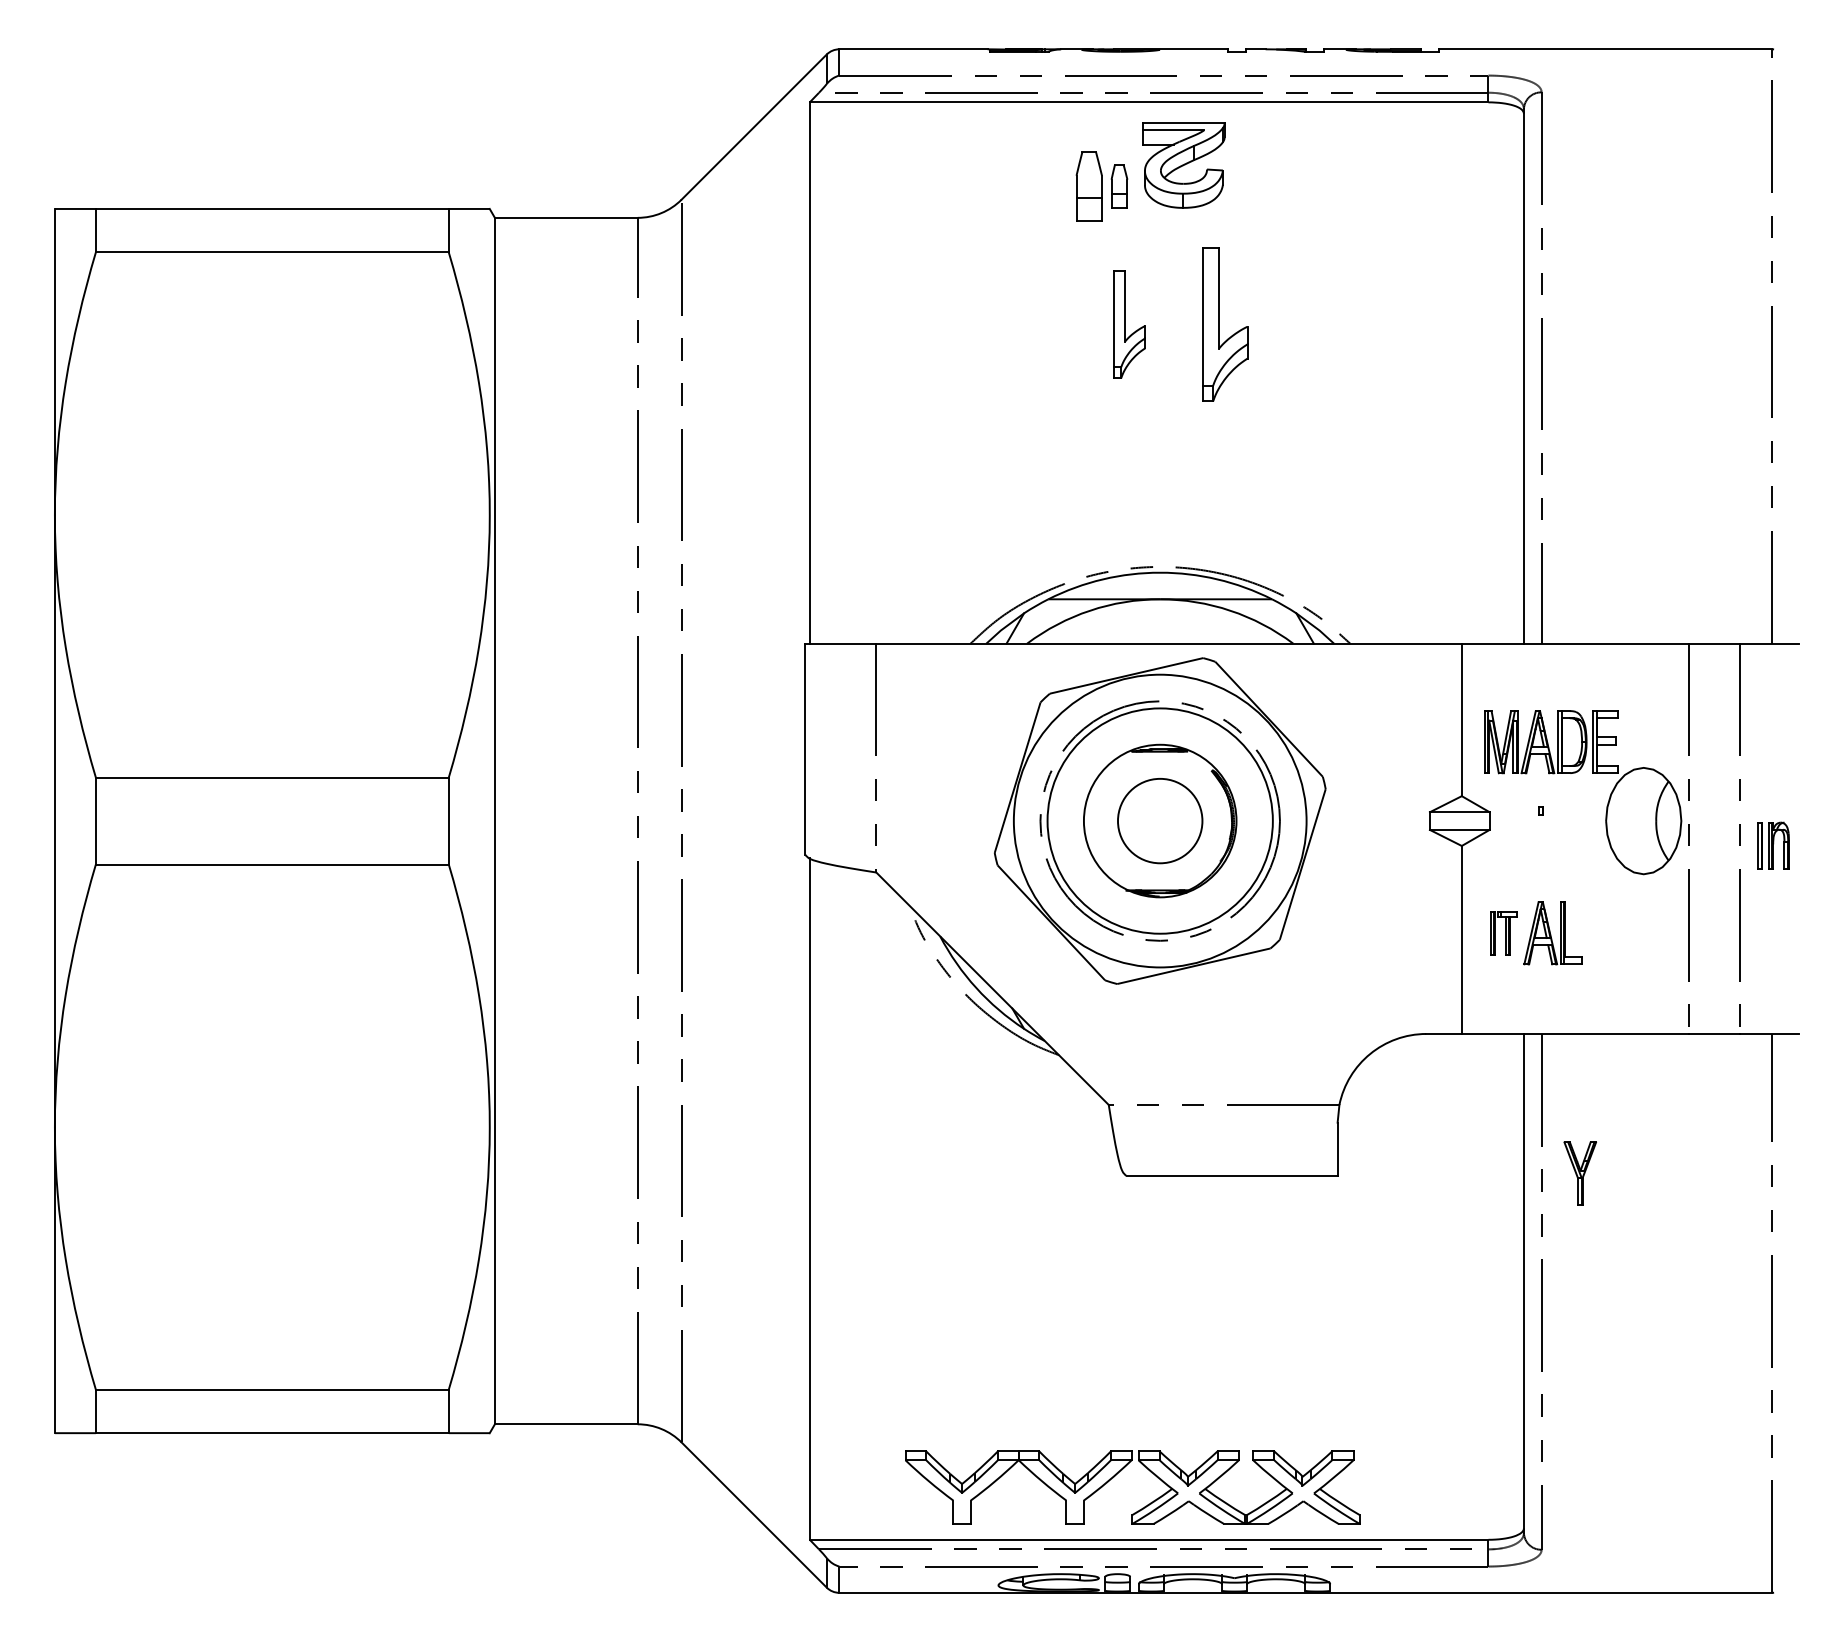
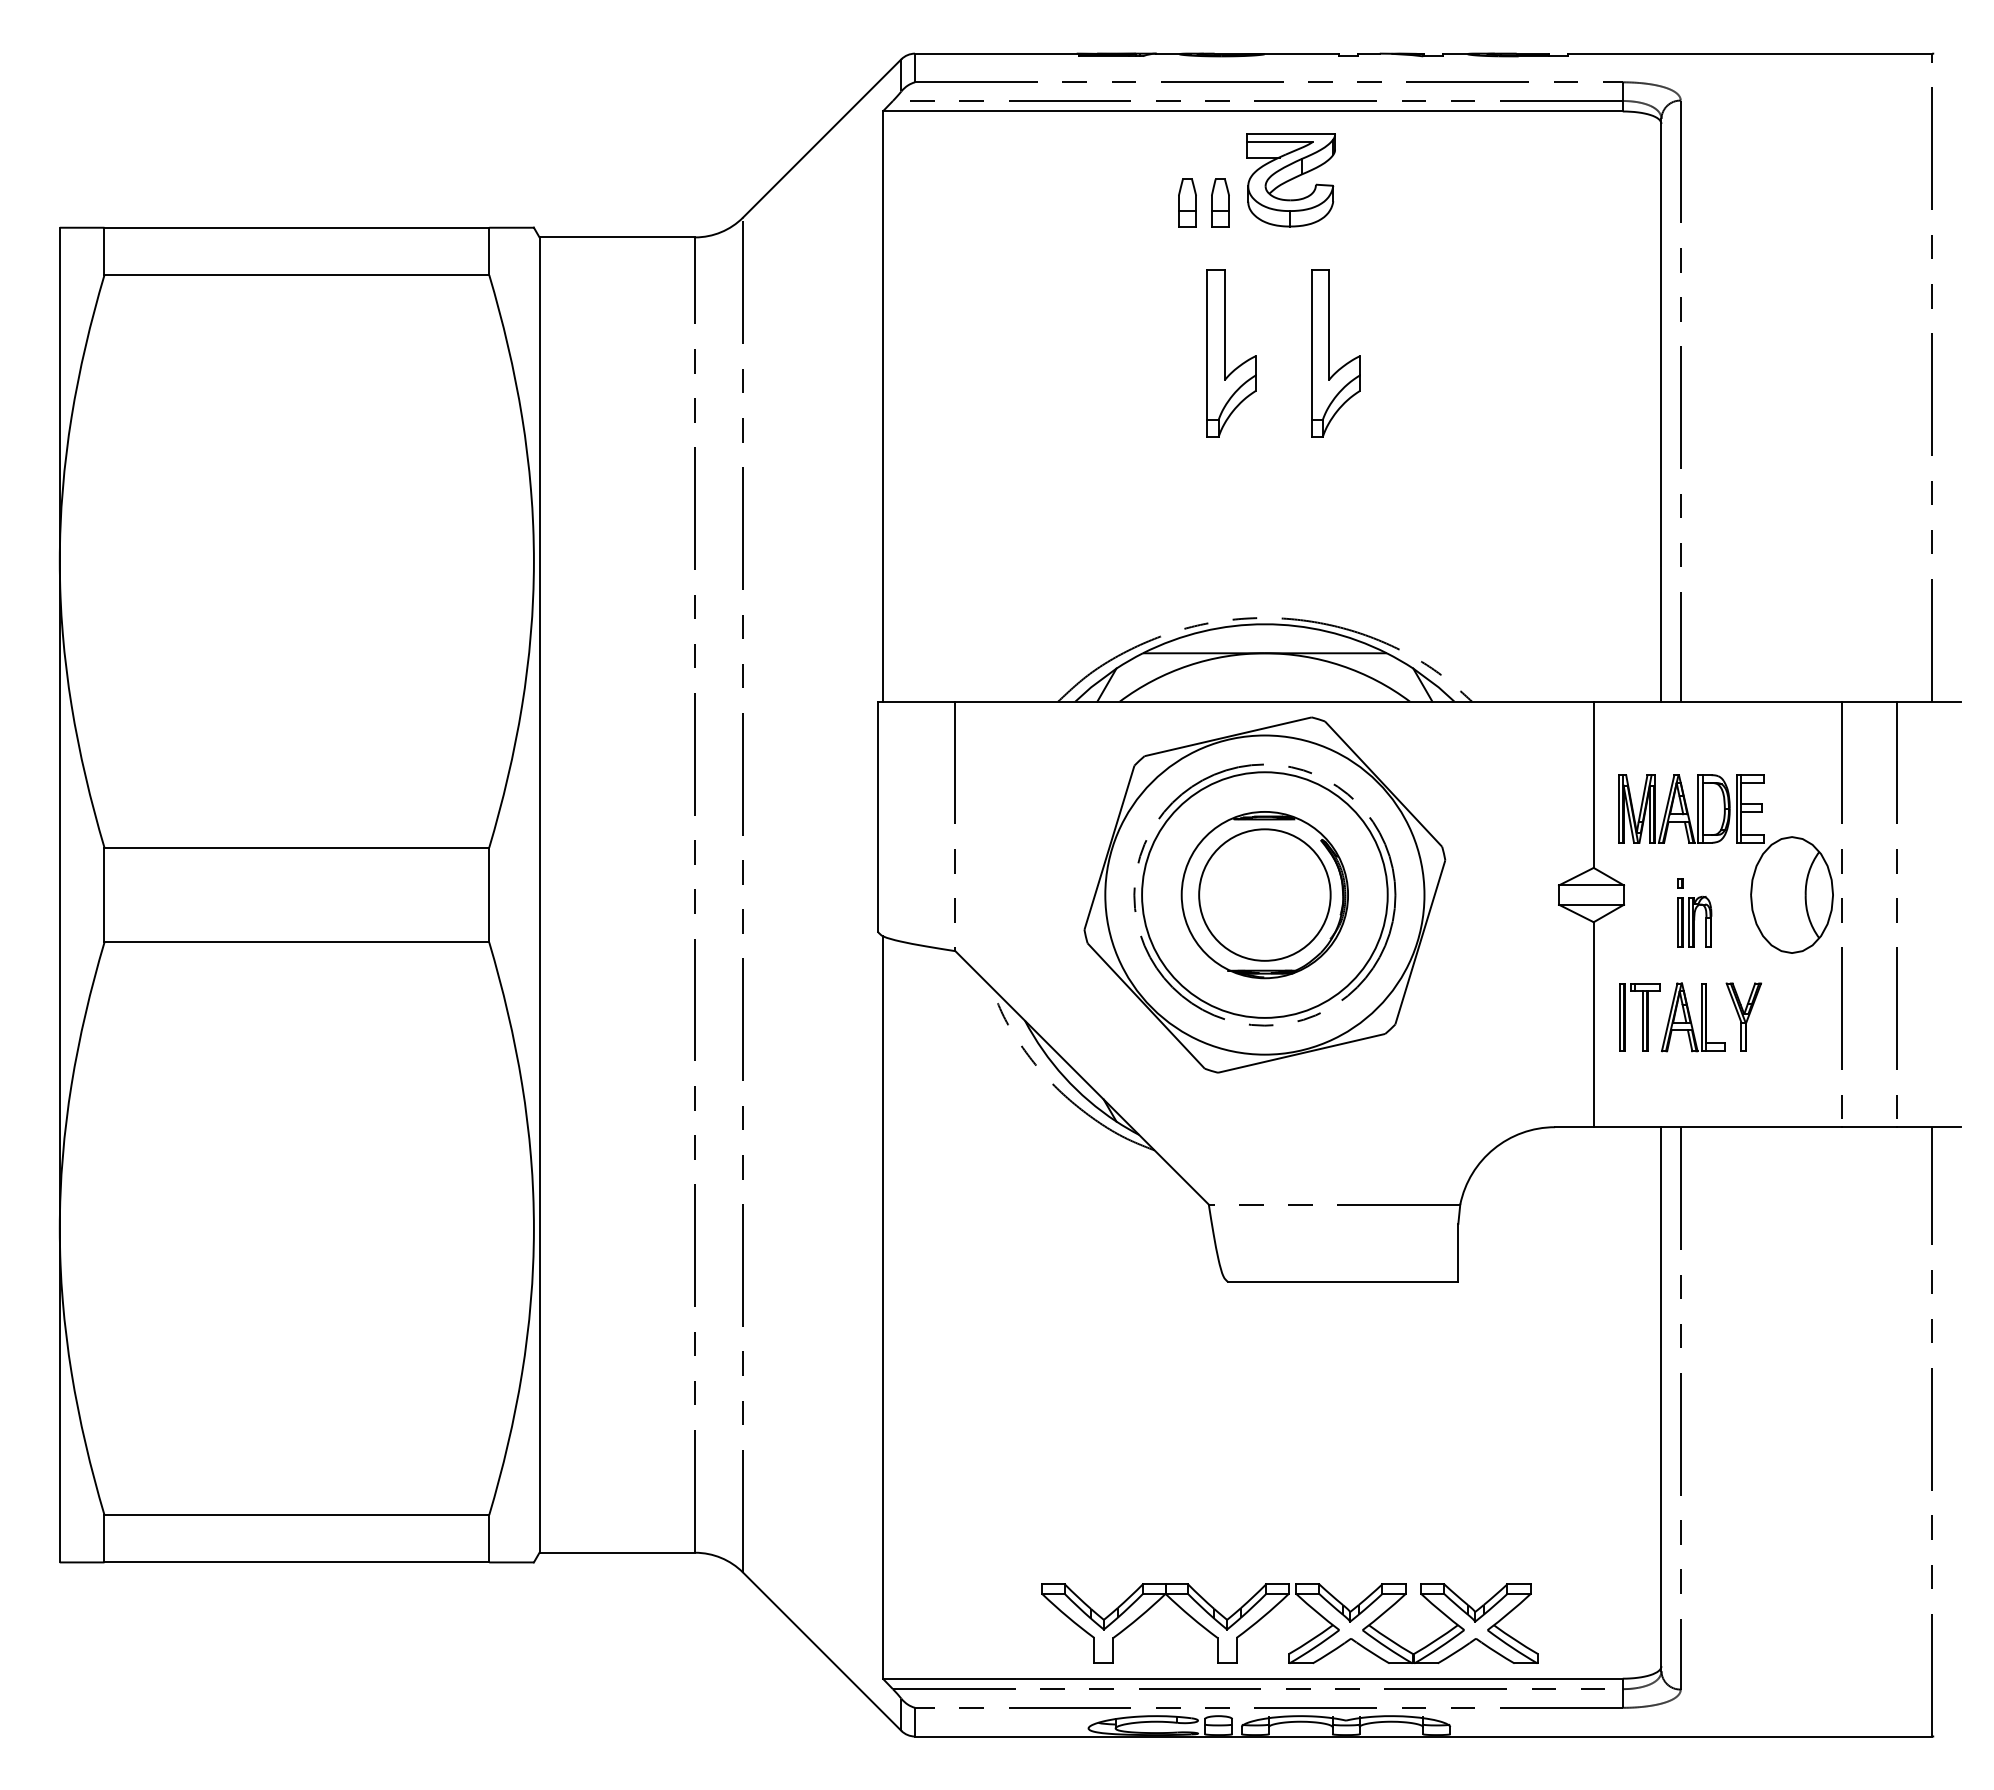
part: (1089, 185) -> (1187, 202), size x0.62
part: (1129, 324) -> (1231, 353), size x1.43
circle: (1159, 820) -> (1264, 894), size x1.43
part: (1773, 845) -> (1694, 921), moved
part: (1503, 933) -> (1639, 1017), size x1.43
part: (1579, 1172) -> (1743, 1016), moved
part: (1118, 1473) -> (1274, 1608), moved

